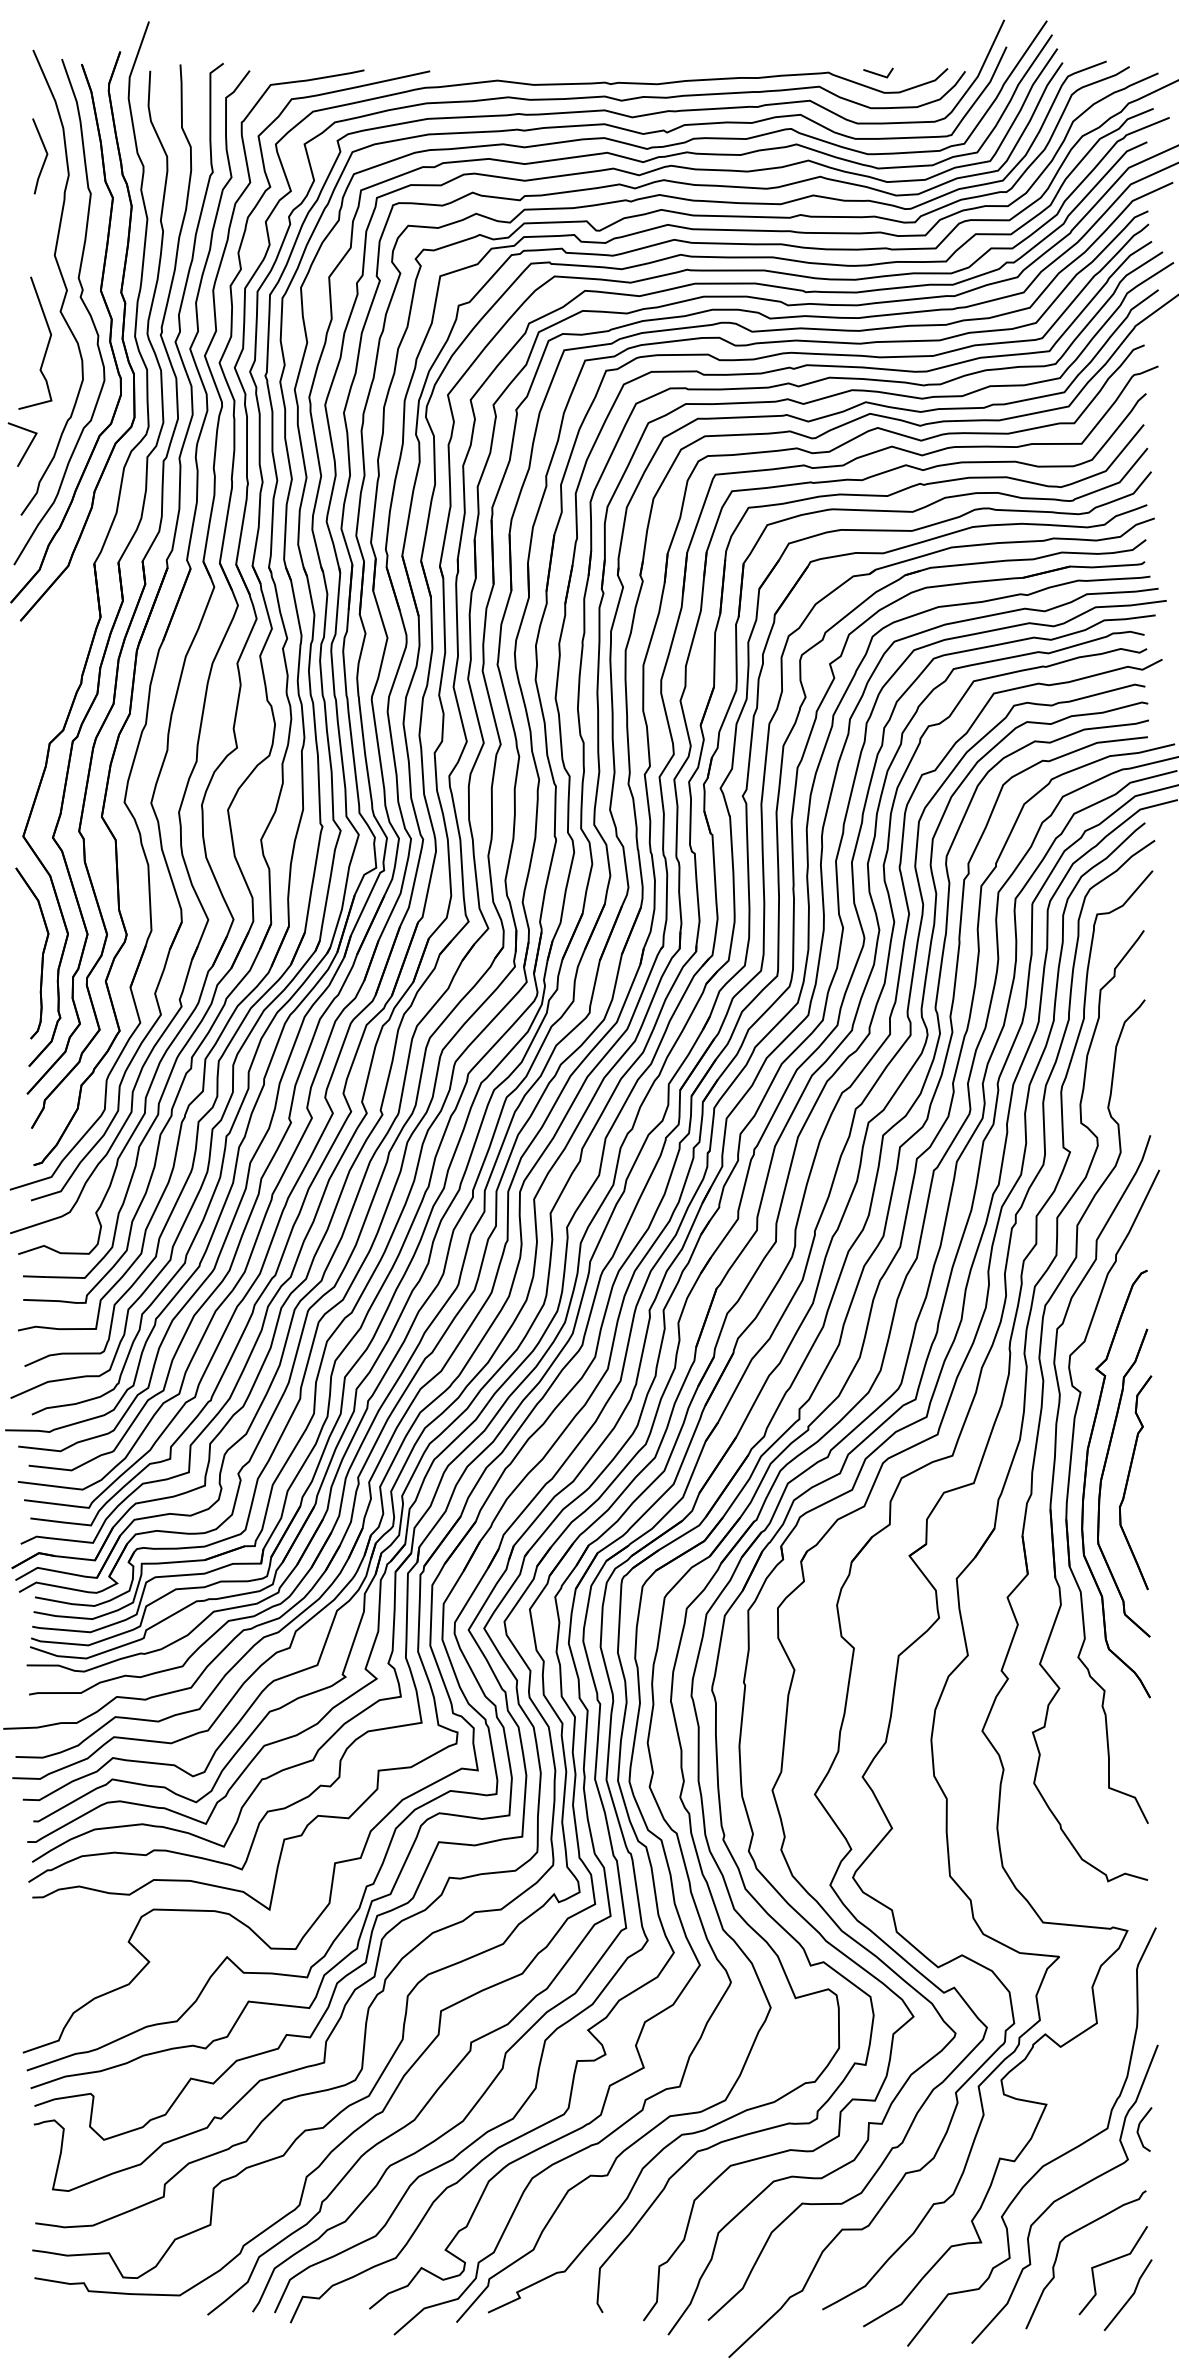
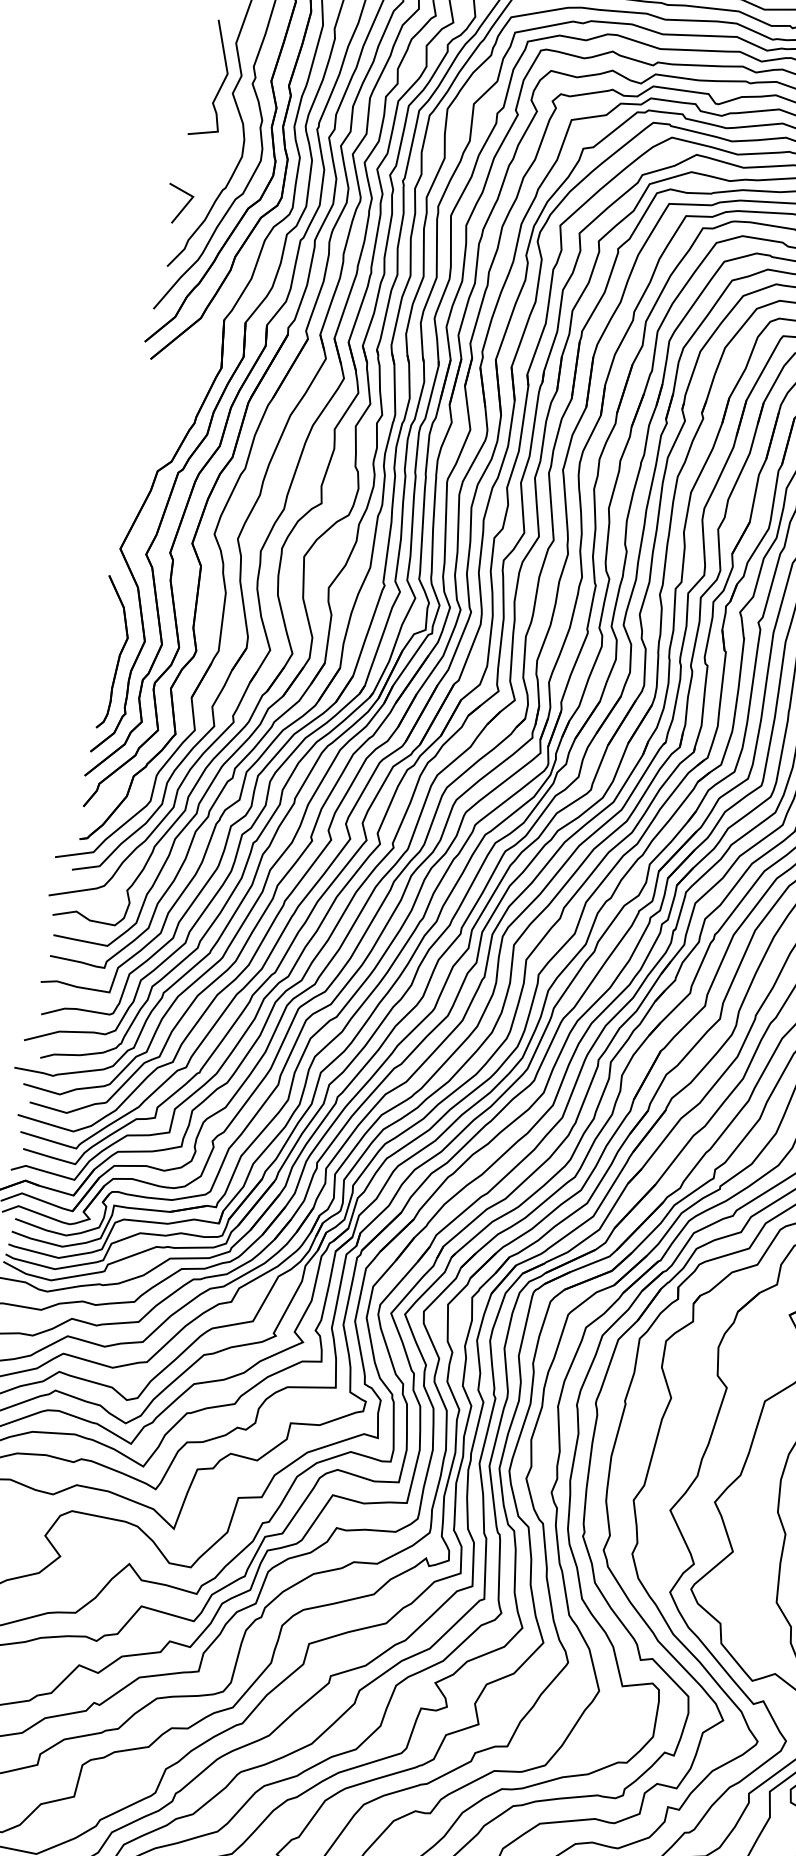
curve: (46, 346) -> (221, 83), moved

